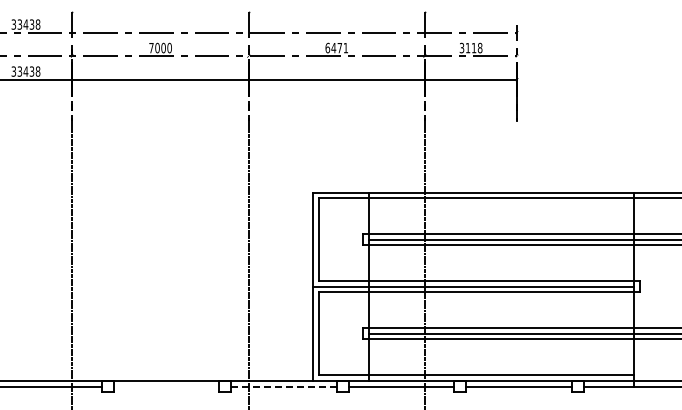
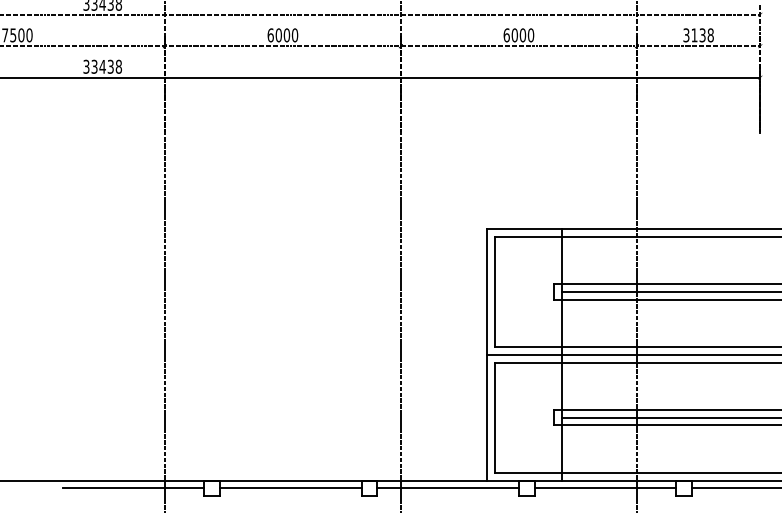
text: (151, 47) -> (270, 34), 7000 -> 6000
text: (339, 47) -> (522, 34), 6471 -> 6000
text: (473, 47) -> (701, 34), 3118 -> 3138
line: (166, 386) -> (290, 488), added
line: (284, 386) -> (448, 488), dashed -> solid

